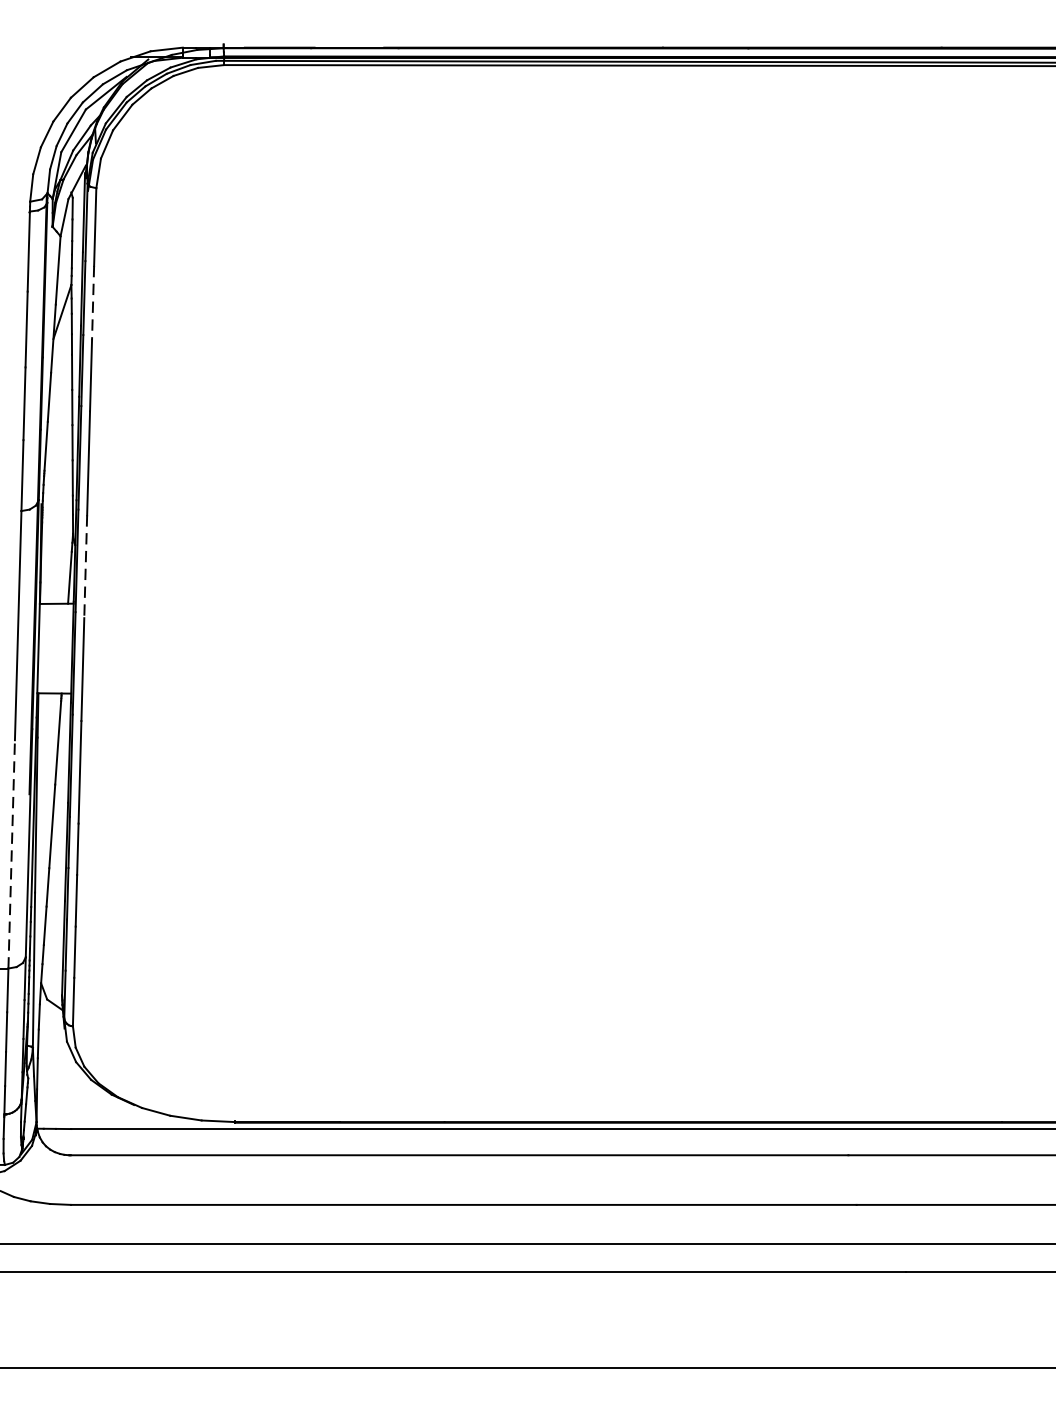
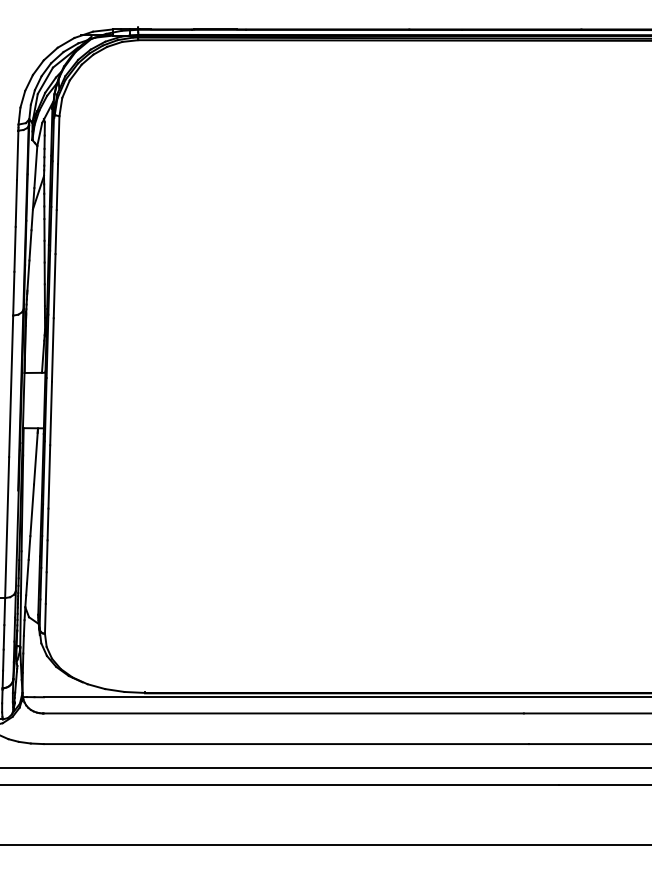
line: (93, 303) -> (57, 187), dashed -> solid
line: (85, 565) -> (52, 349), dashed -> solid
line: (12, 854) -> (7, 527), dashed -> solid

